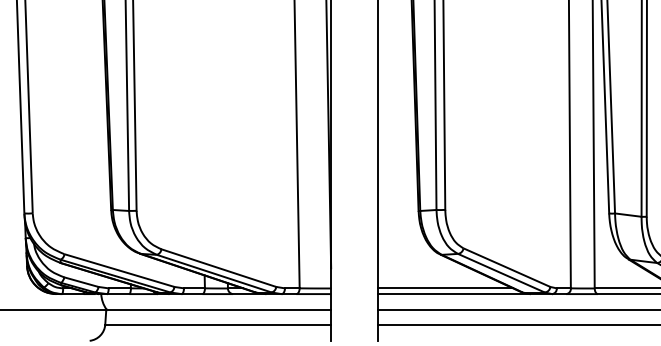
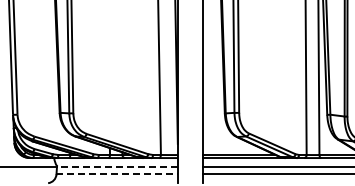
line: (216, 309) -> (116, 166), solid -> dashed
line: (218, 324) -> (117, 174), solid -> dashed

